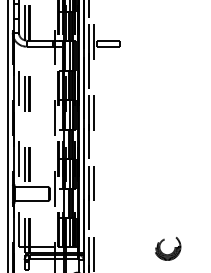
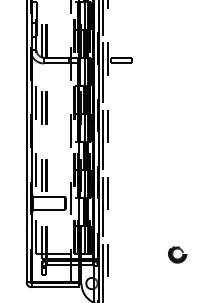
part: (167, 248) -> (177, 254), size x0.71

